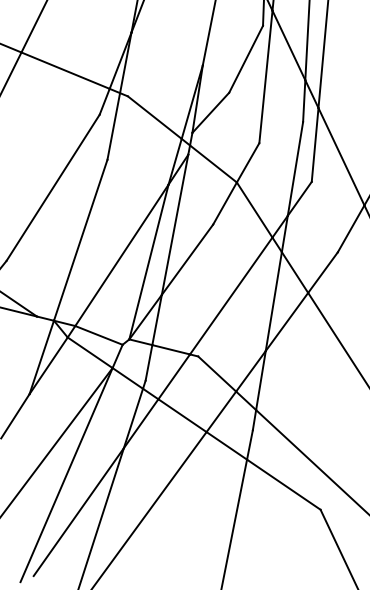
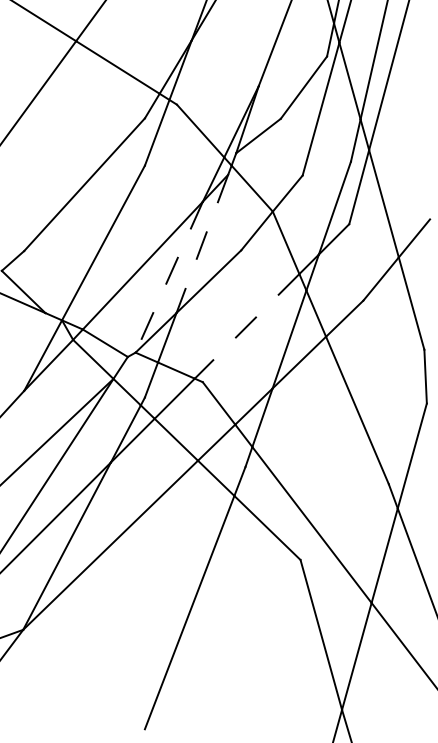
line: (175, 224) -> (202, 243), solid -> dashed
line: (149, 262) -> (169, 277), solid -> dashed
line: (231, 296) -> (247, 326), solid -> dashed

